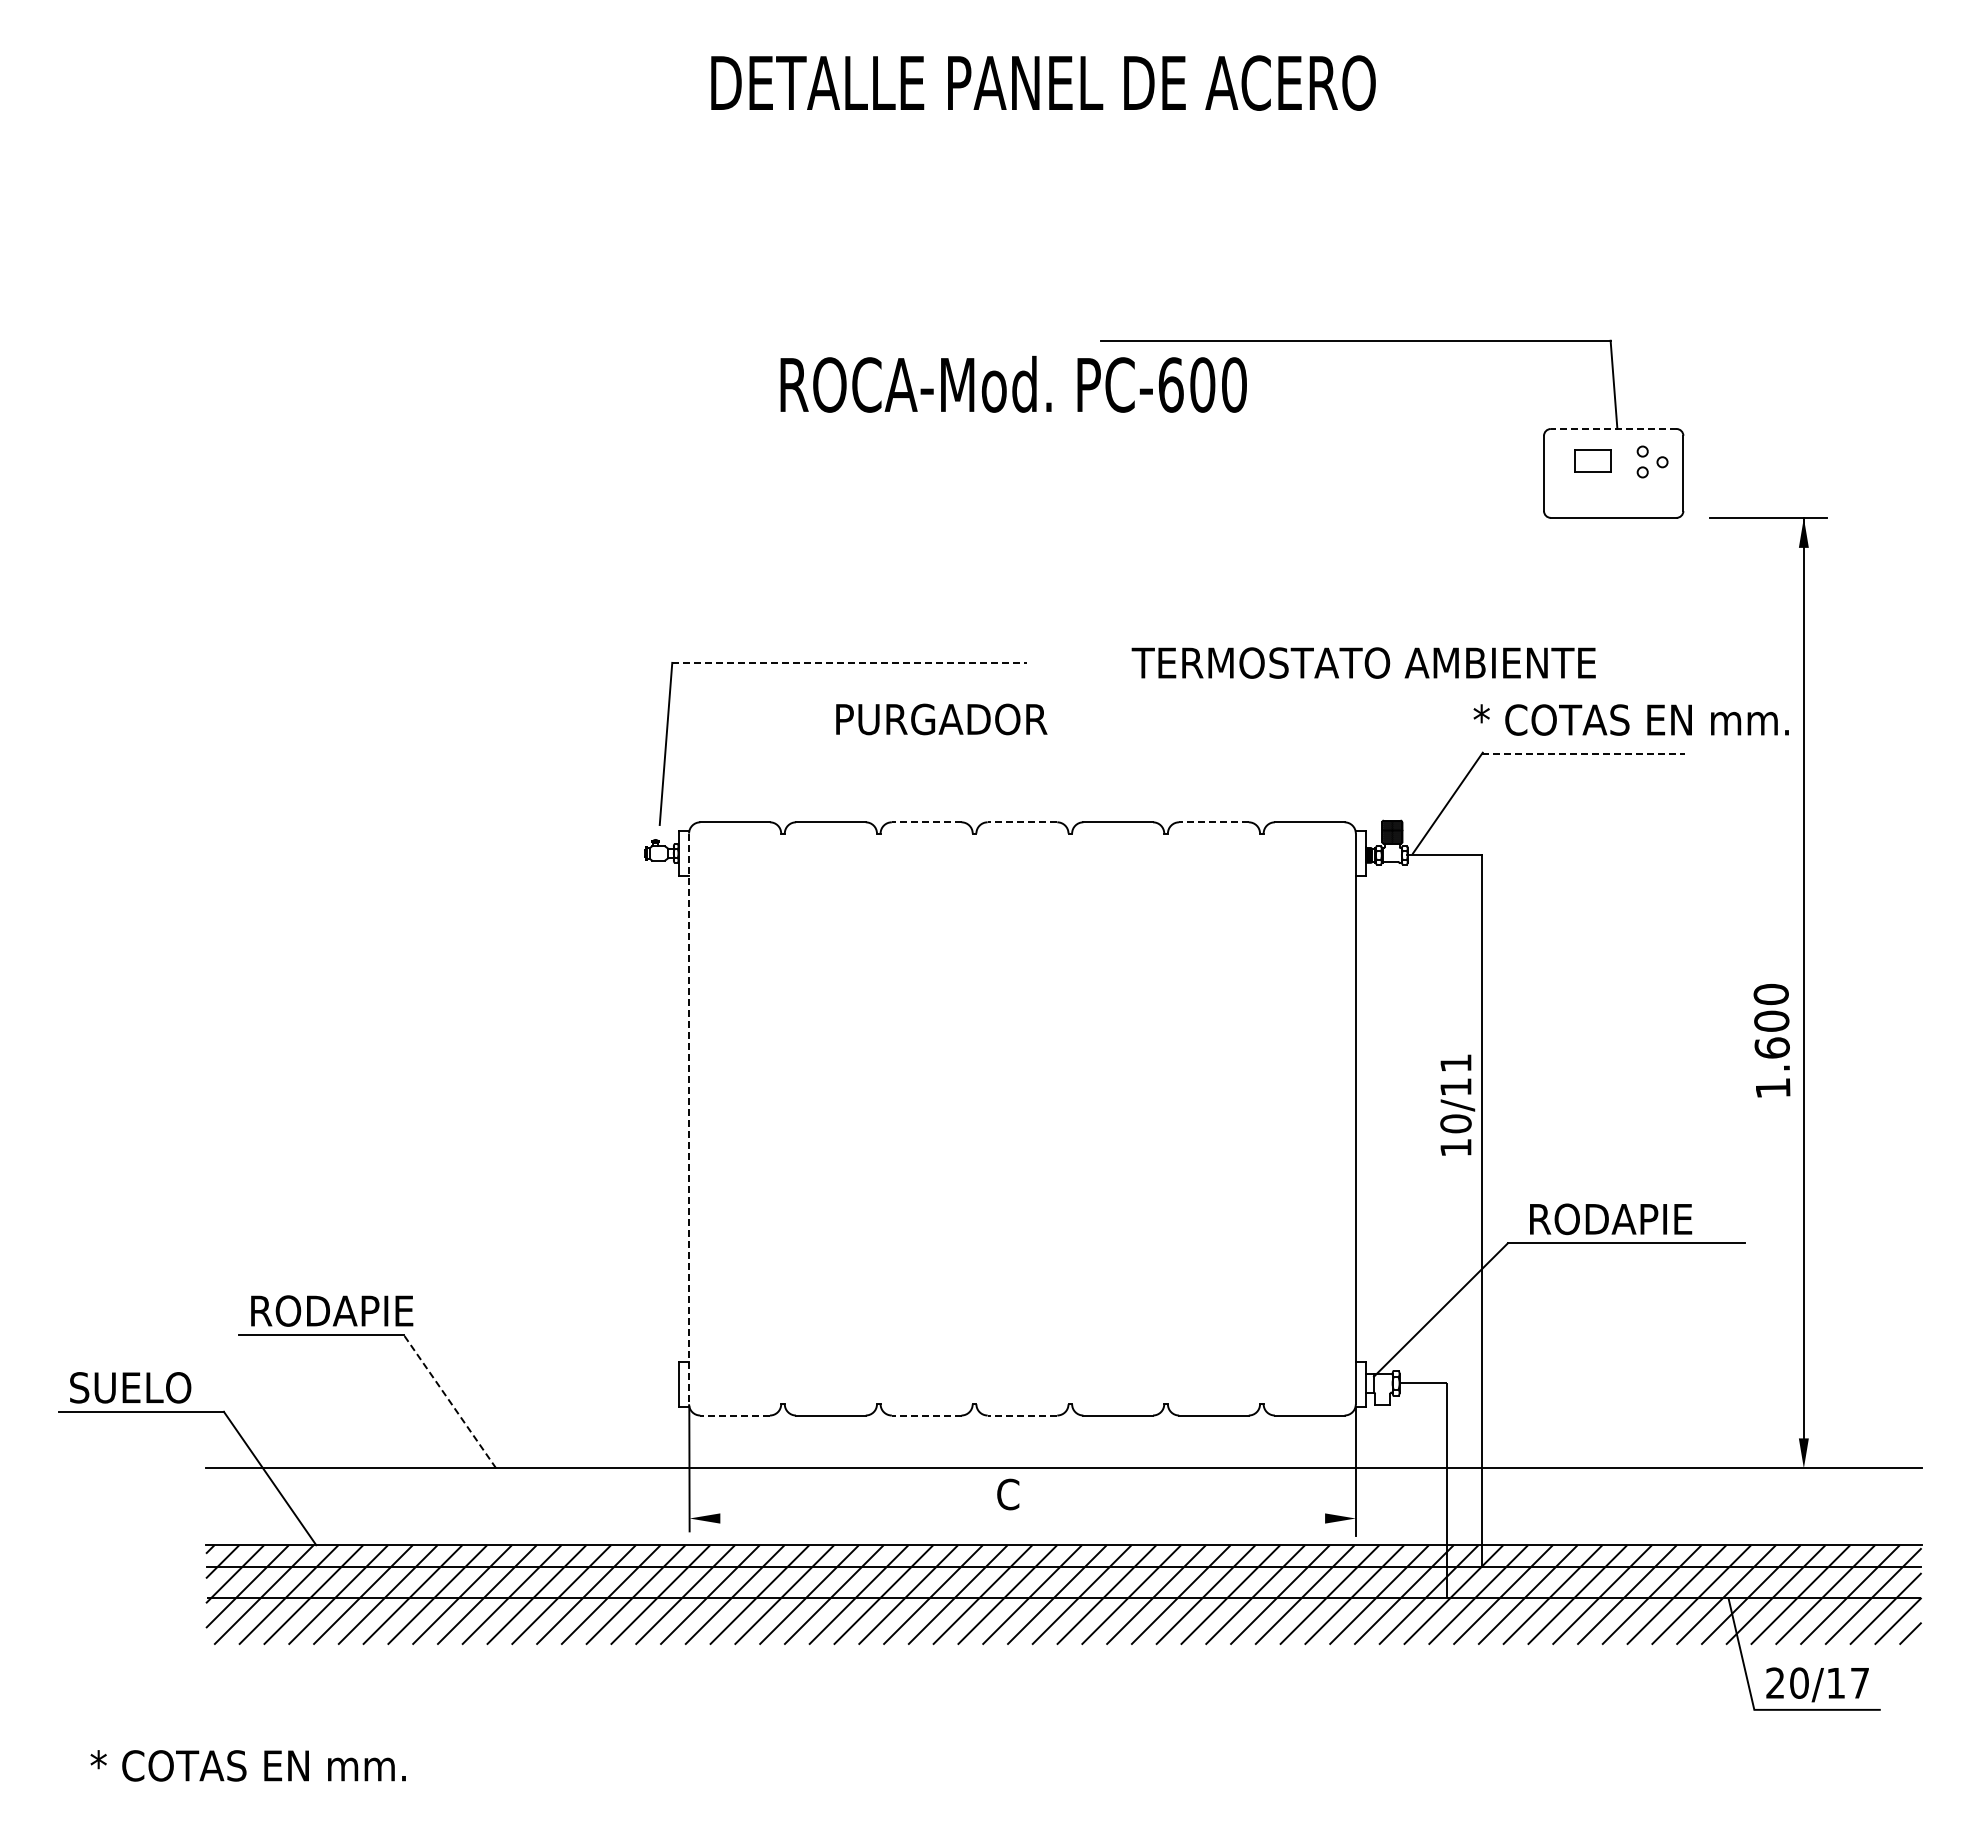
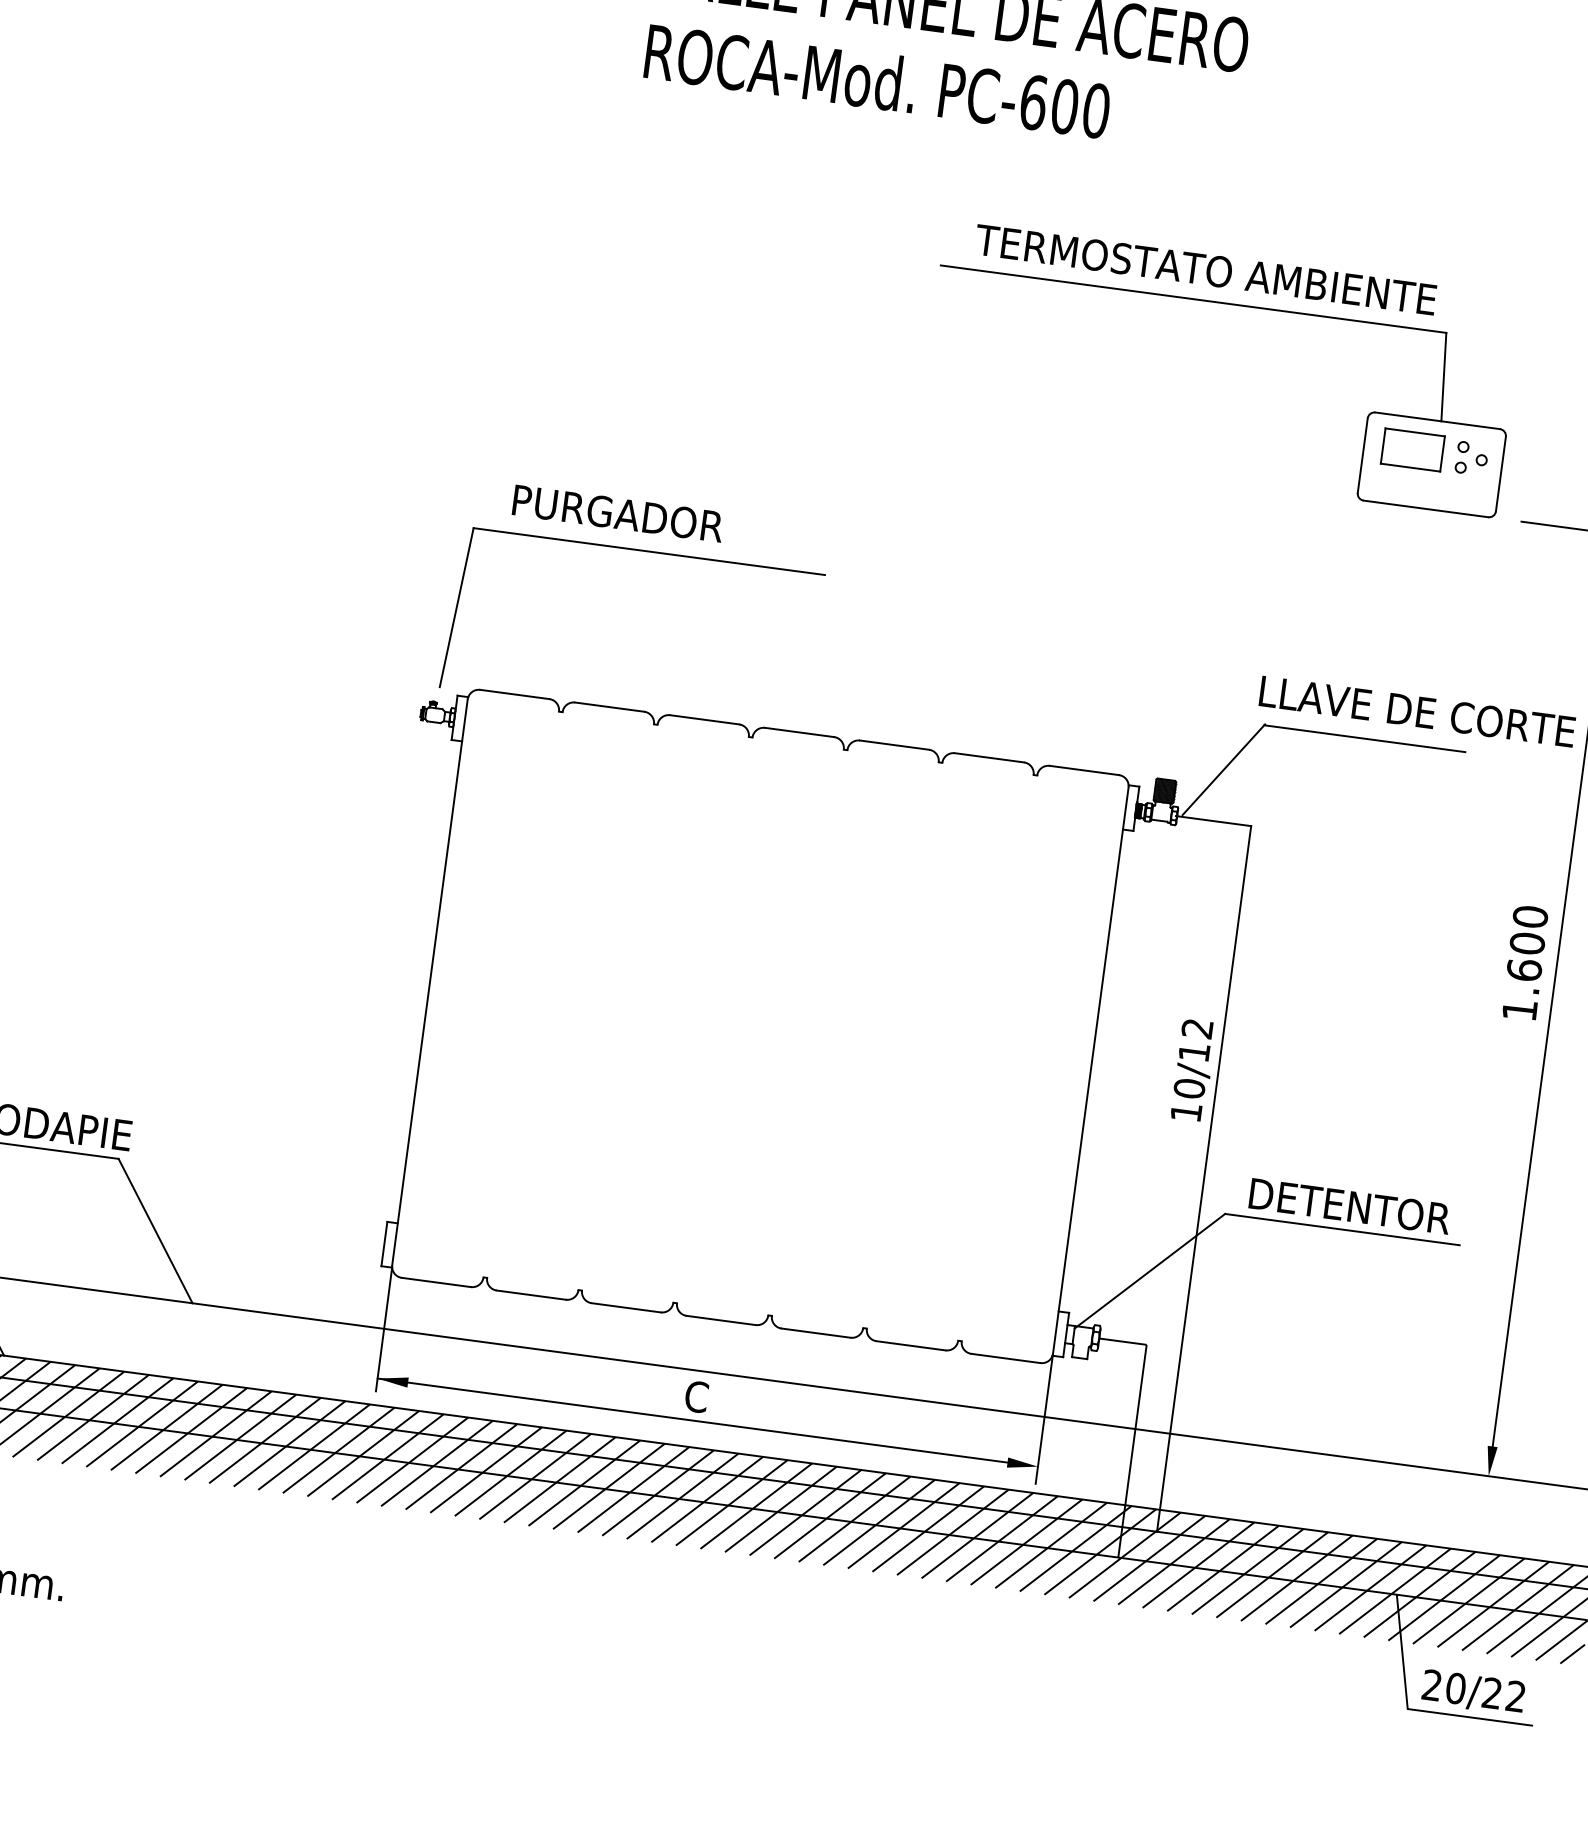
text: (1013, 383) -> (877, 80), moved
line: (1613, 429) -> (1437, 421), dashed -> solid
part: (1592, 460) -> (1412, 449), size x1.67
line: (850, 662) -> (650, 551), dashed -> solid
text: (1363, 662) -> (1205, 269), moved
text: (941, 719) -> (618, 513), moved
text: (1631, 719) -> (1416, 711), * COTAS EN mm. -> LLAVE DE CORTE
line: (1583, 753) -> (1364, 738), dashed -> solid
line: (926, 822) -> (704, 719), dashed -> solid
line: (1022, 822) -> (799, 732), dashed -> solid
line: (1213, 822) -> (988, 757), dashed -> solid
text: (1771, 1040) -> (1524, 962), moved
text: (1455, 1063) -> (1196, 1028), 10/11 -> 10/12
line: (689, 1119) -> (430, 983), dashed -> solid
text: (1632, 1219) -> (1351, 1206), RODAPIE -> DETENTOR
line: (449, 1401) -> (155, 1230), dashed -> solid
line: (735, 1415) -> (436, 1282), dashed -> solid
line: (926, 1415) -> (626, 1307), dashed -> solid
line: (1022, 1415) -> (721, 1320), dashed -> solid
line: (1007, 1518) -> (692, 1420), added
text: (1847, 1682) -> (1503, 1694), 20/17 -> 20/22

